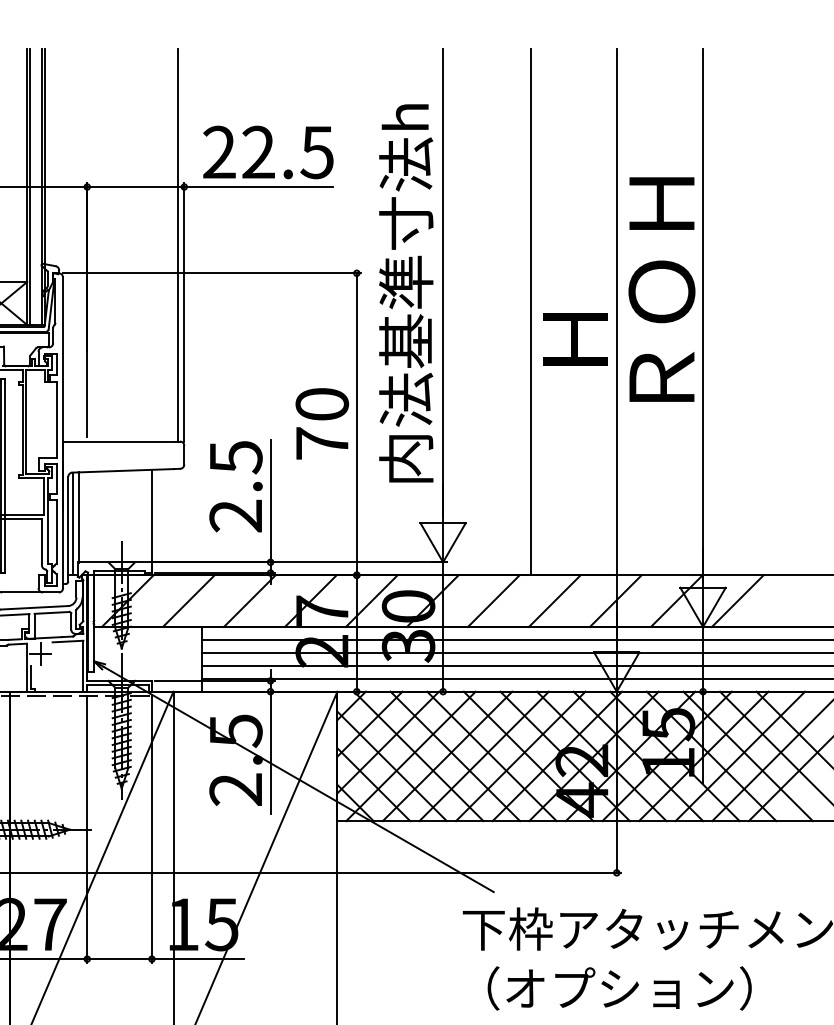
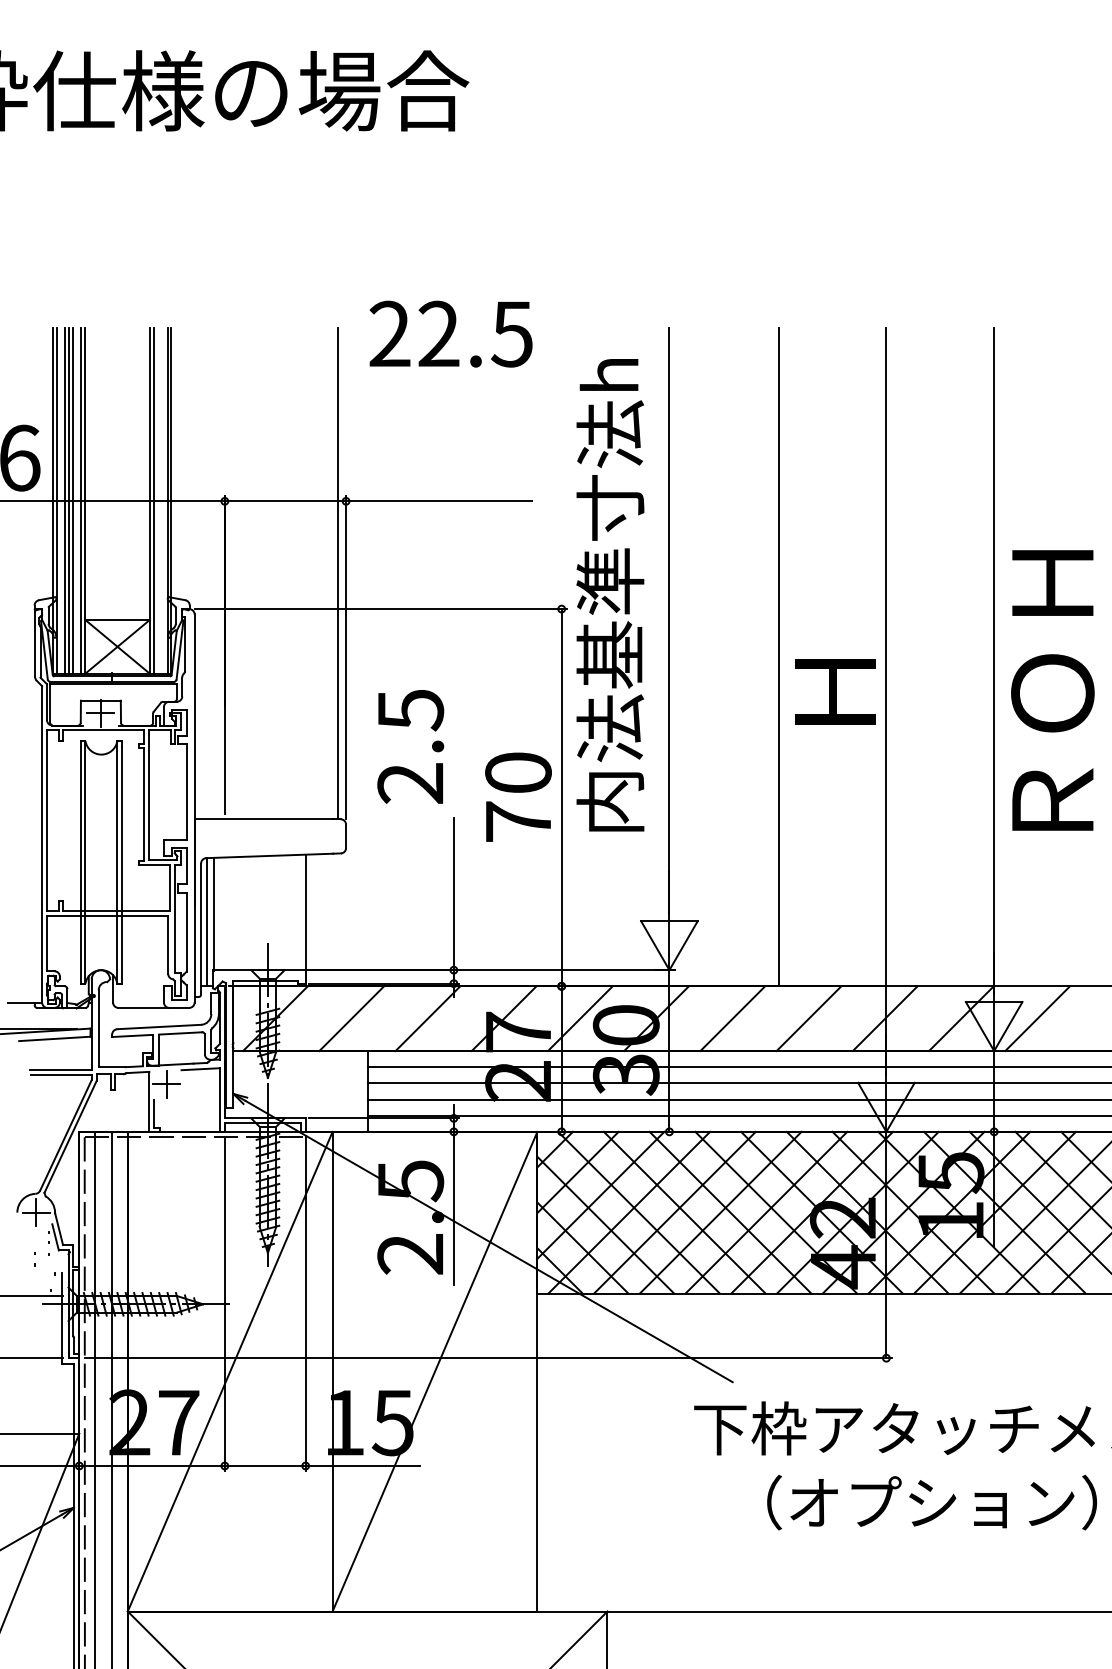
text: (267, 151) -> (450, 333), moved
text: (661, 289) -> (1052, 690), moved
text: (406, 293) -> (610, 595), moved
text: (235, 486) -> (410, 746), moved
text: (619, 988) -> (931, 1502), moved

